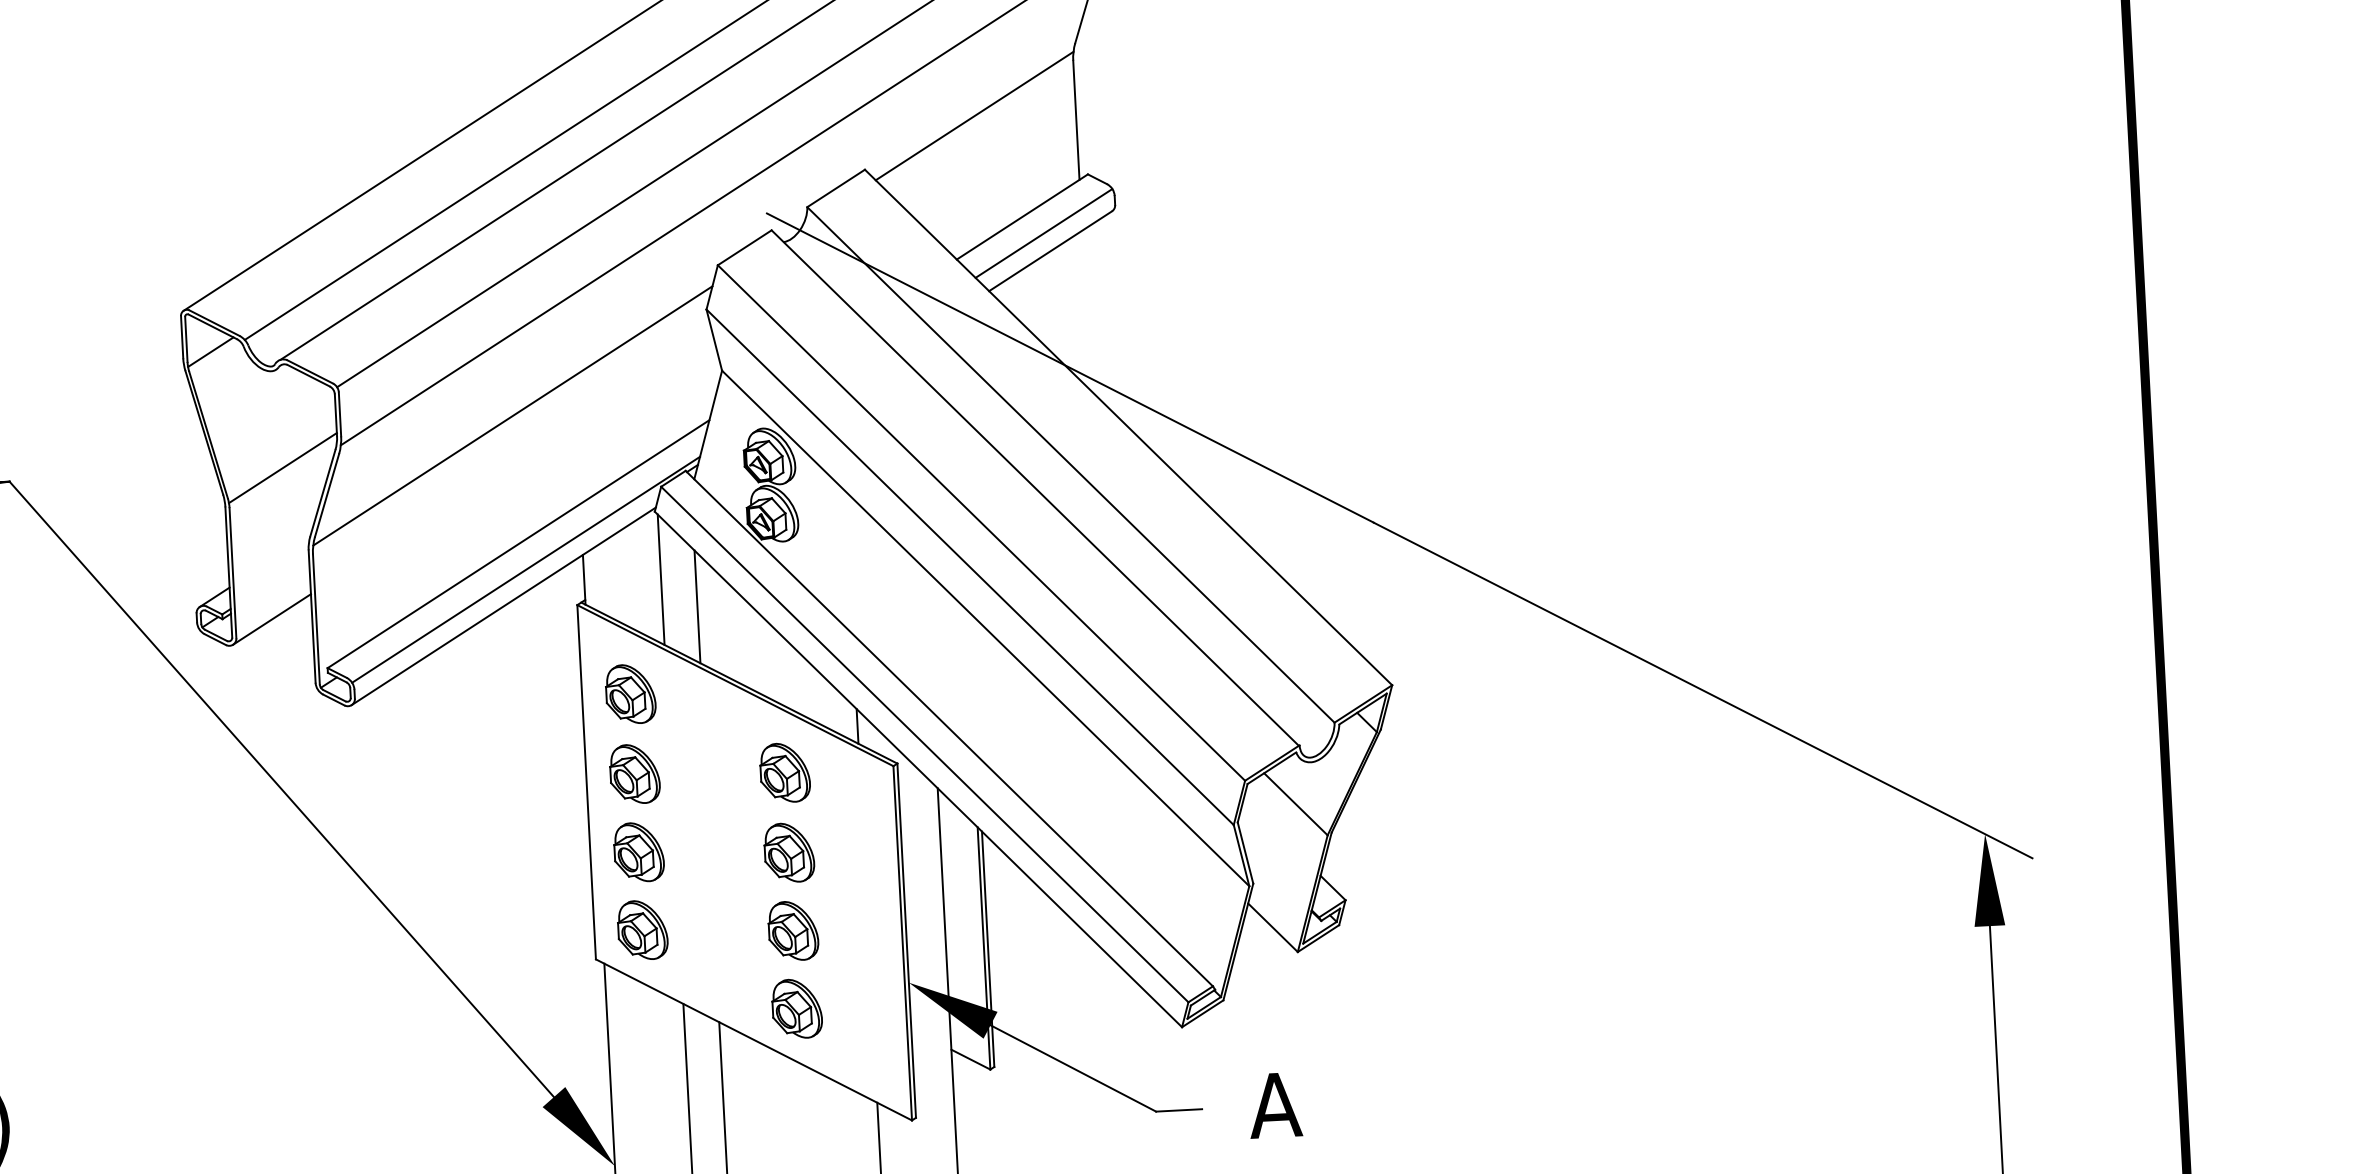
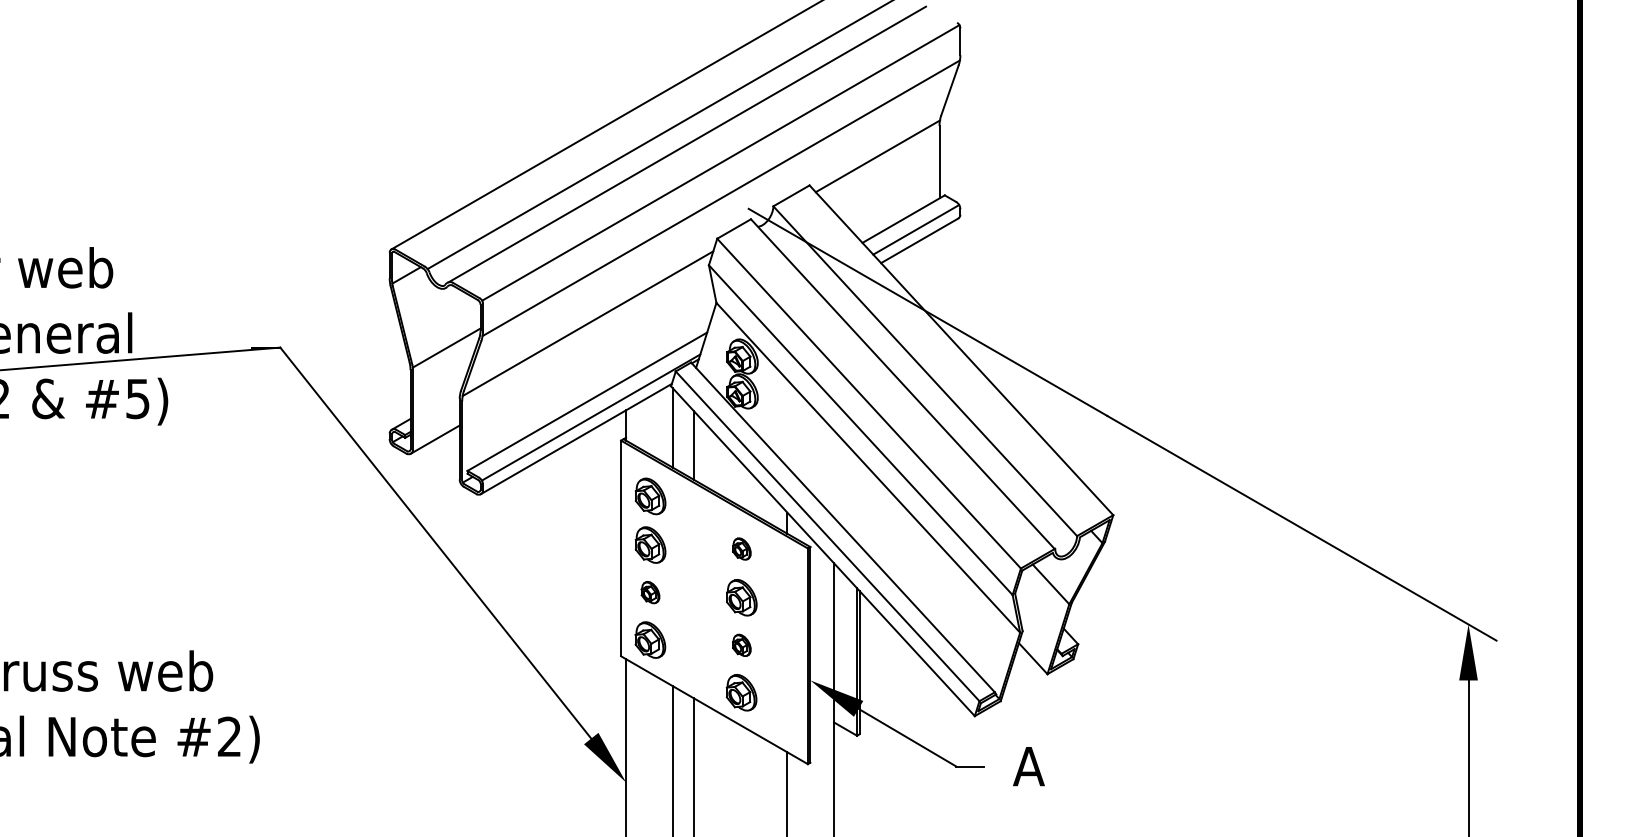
part: (784, 771) -> (741, 548), size x0.6
part: (638, 852) -> (650, 592), size x0.6
part: (792, 931) -> (741, 645), size x0.6

